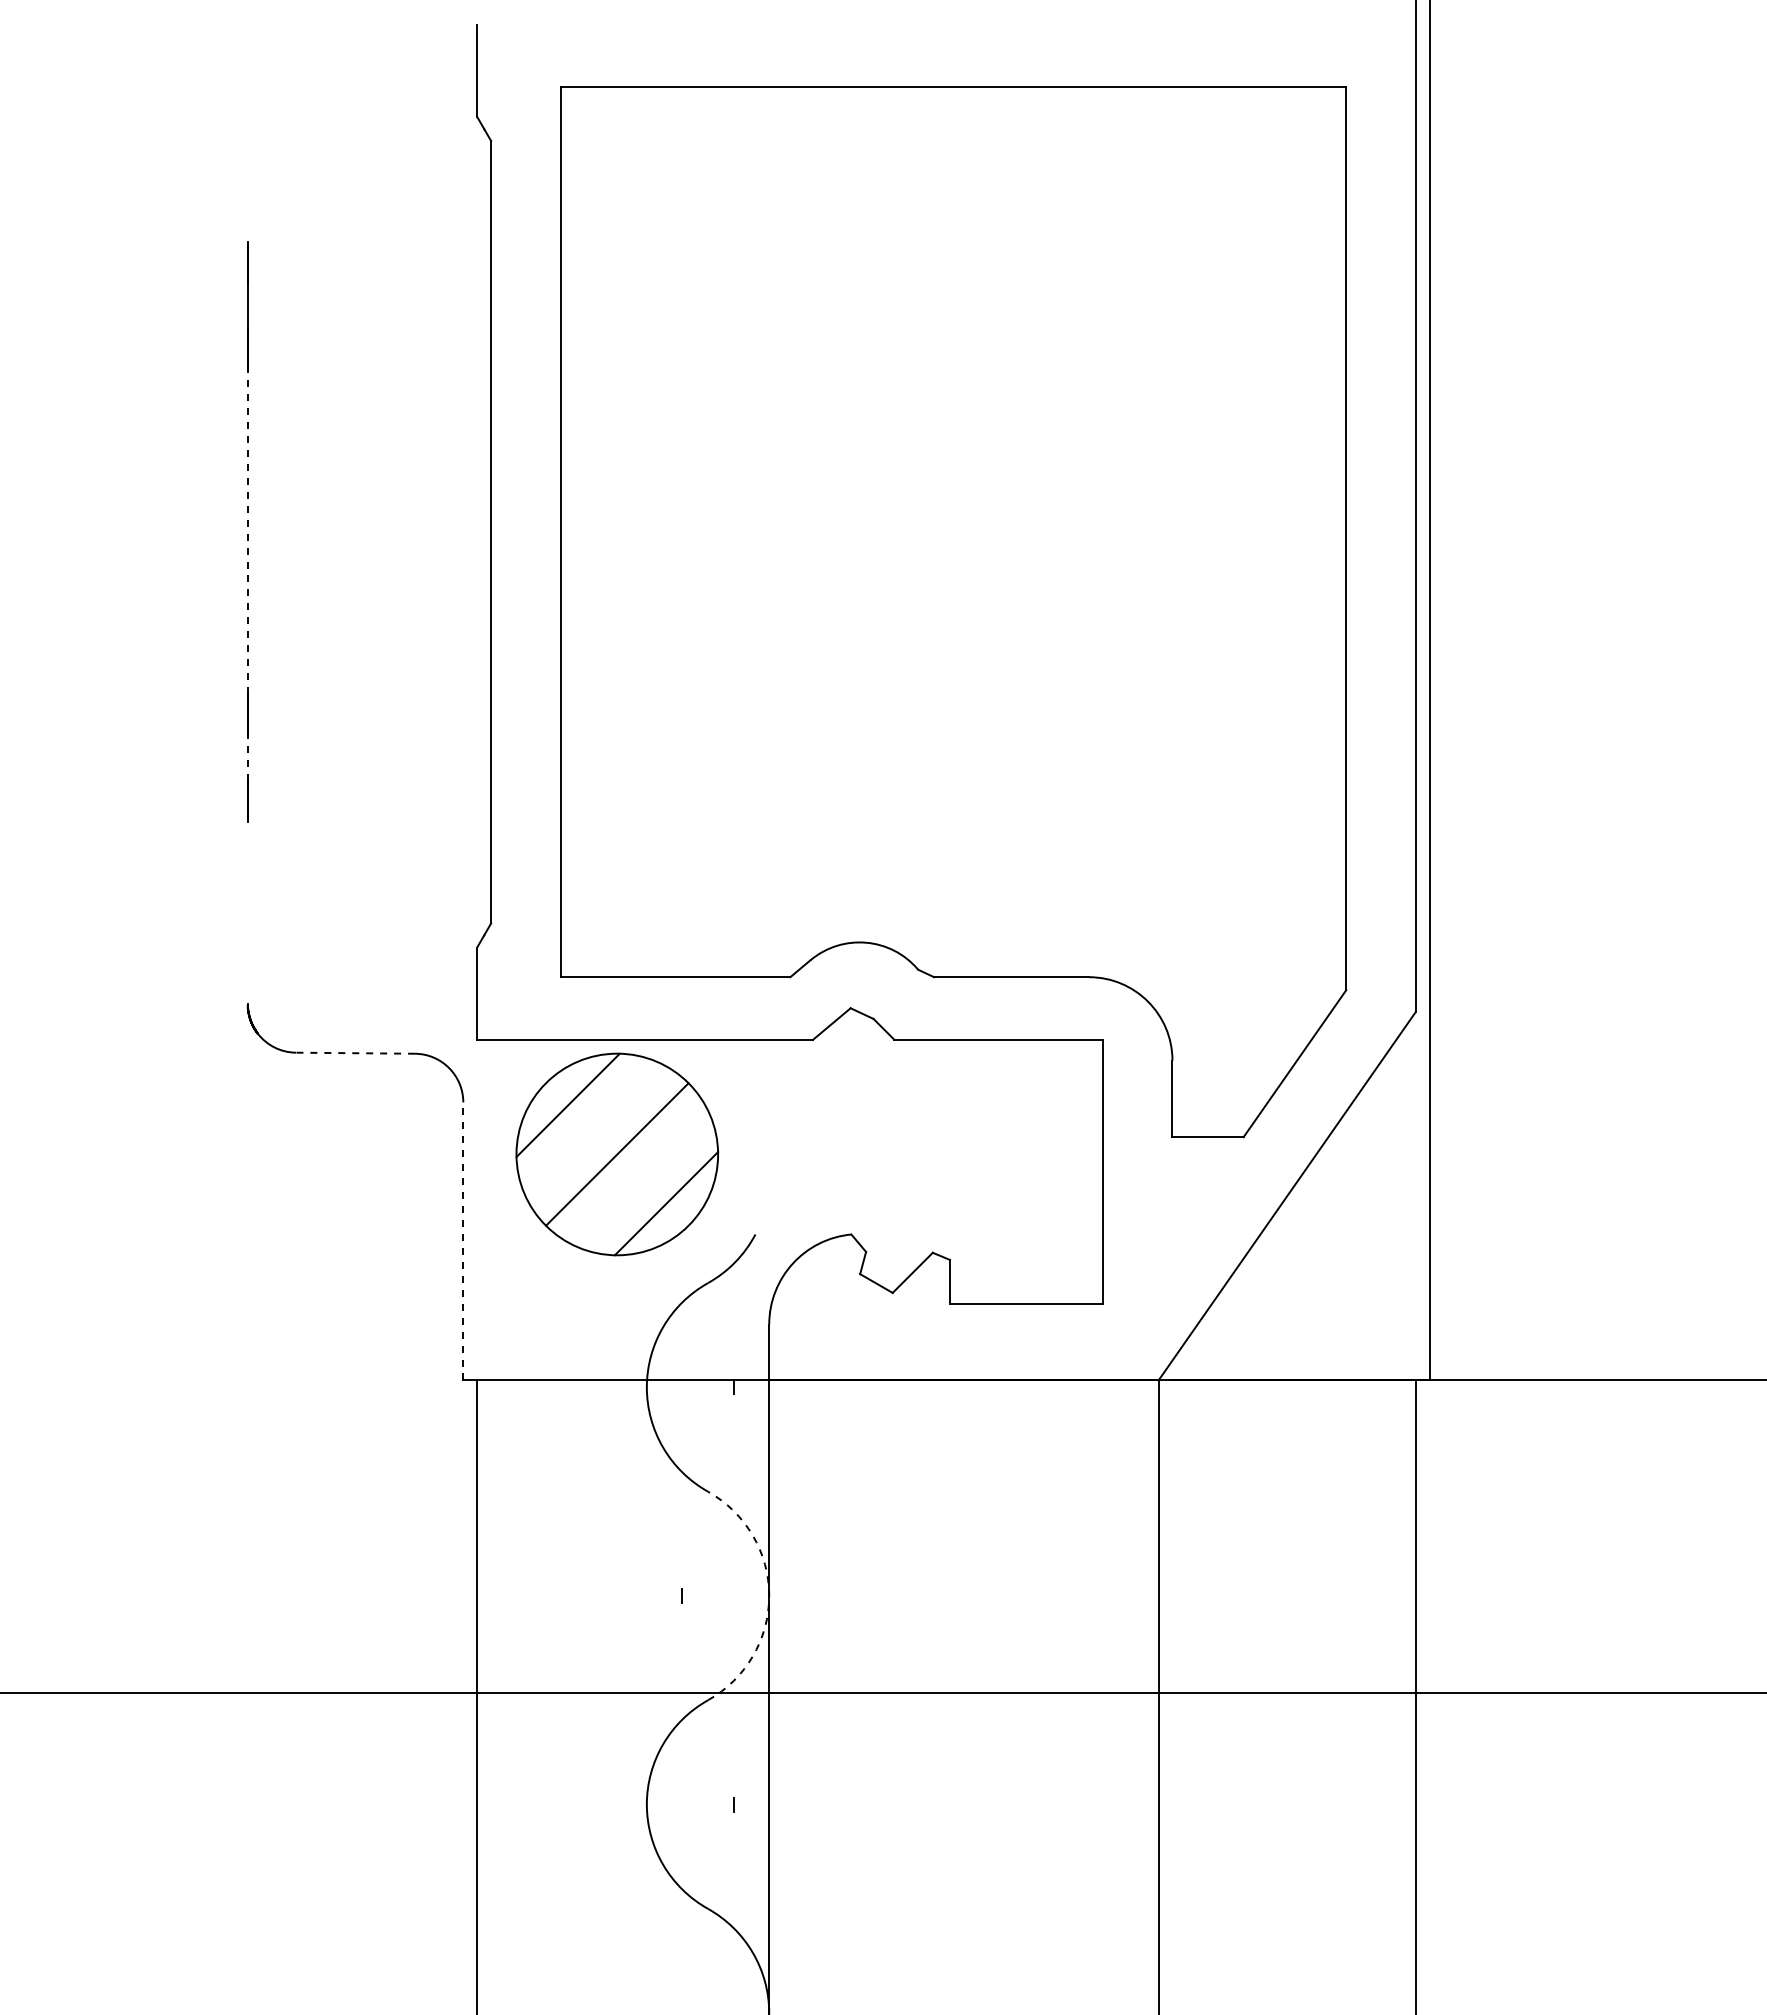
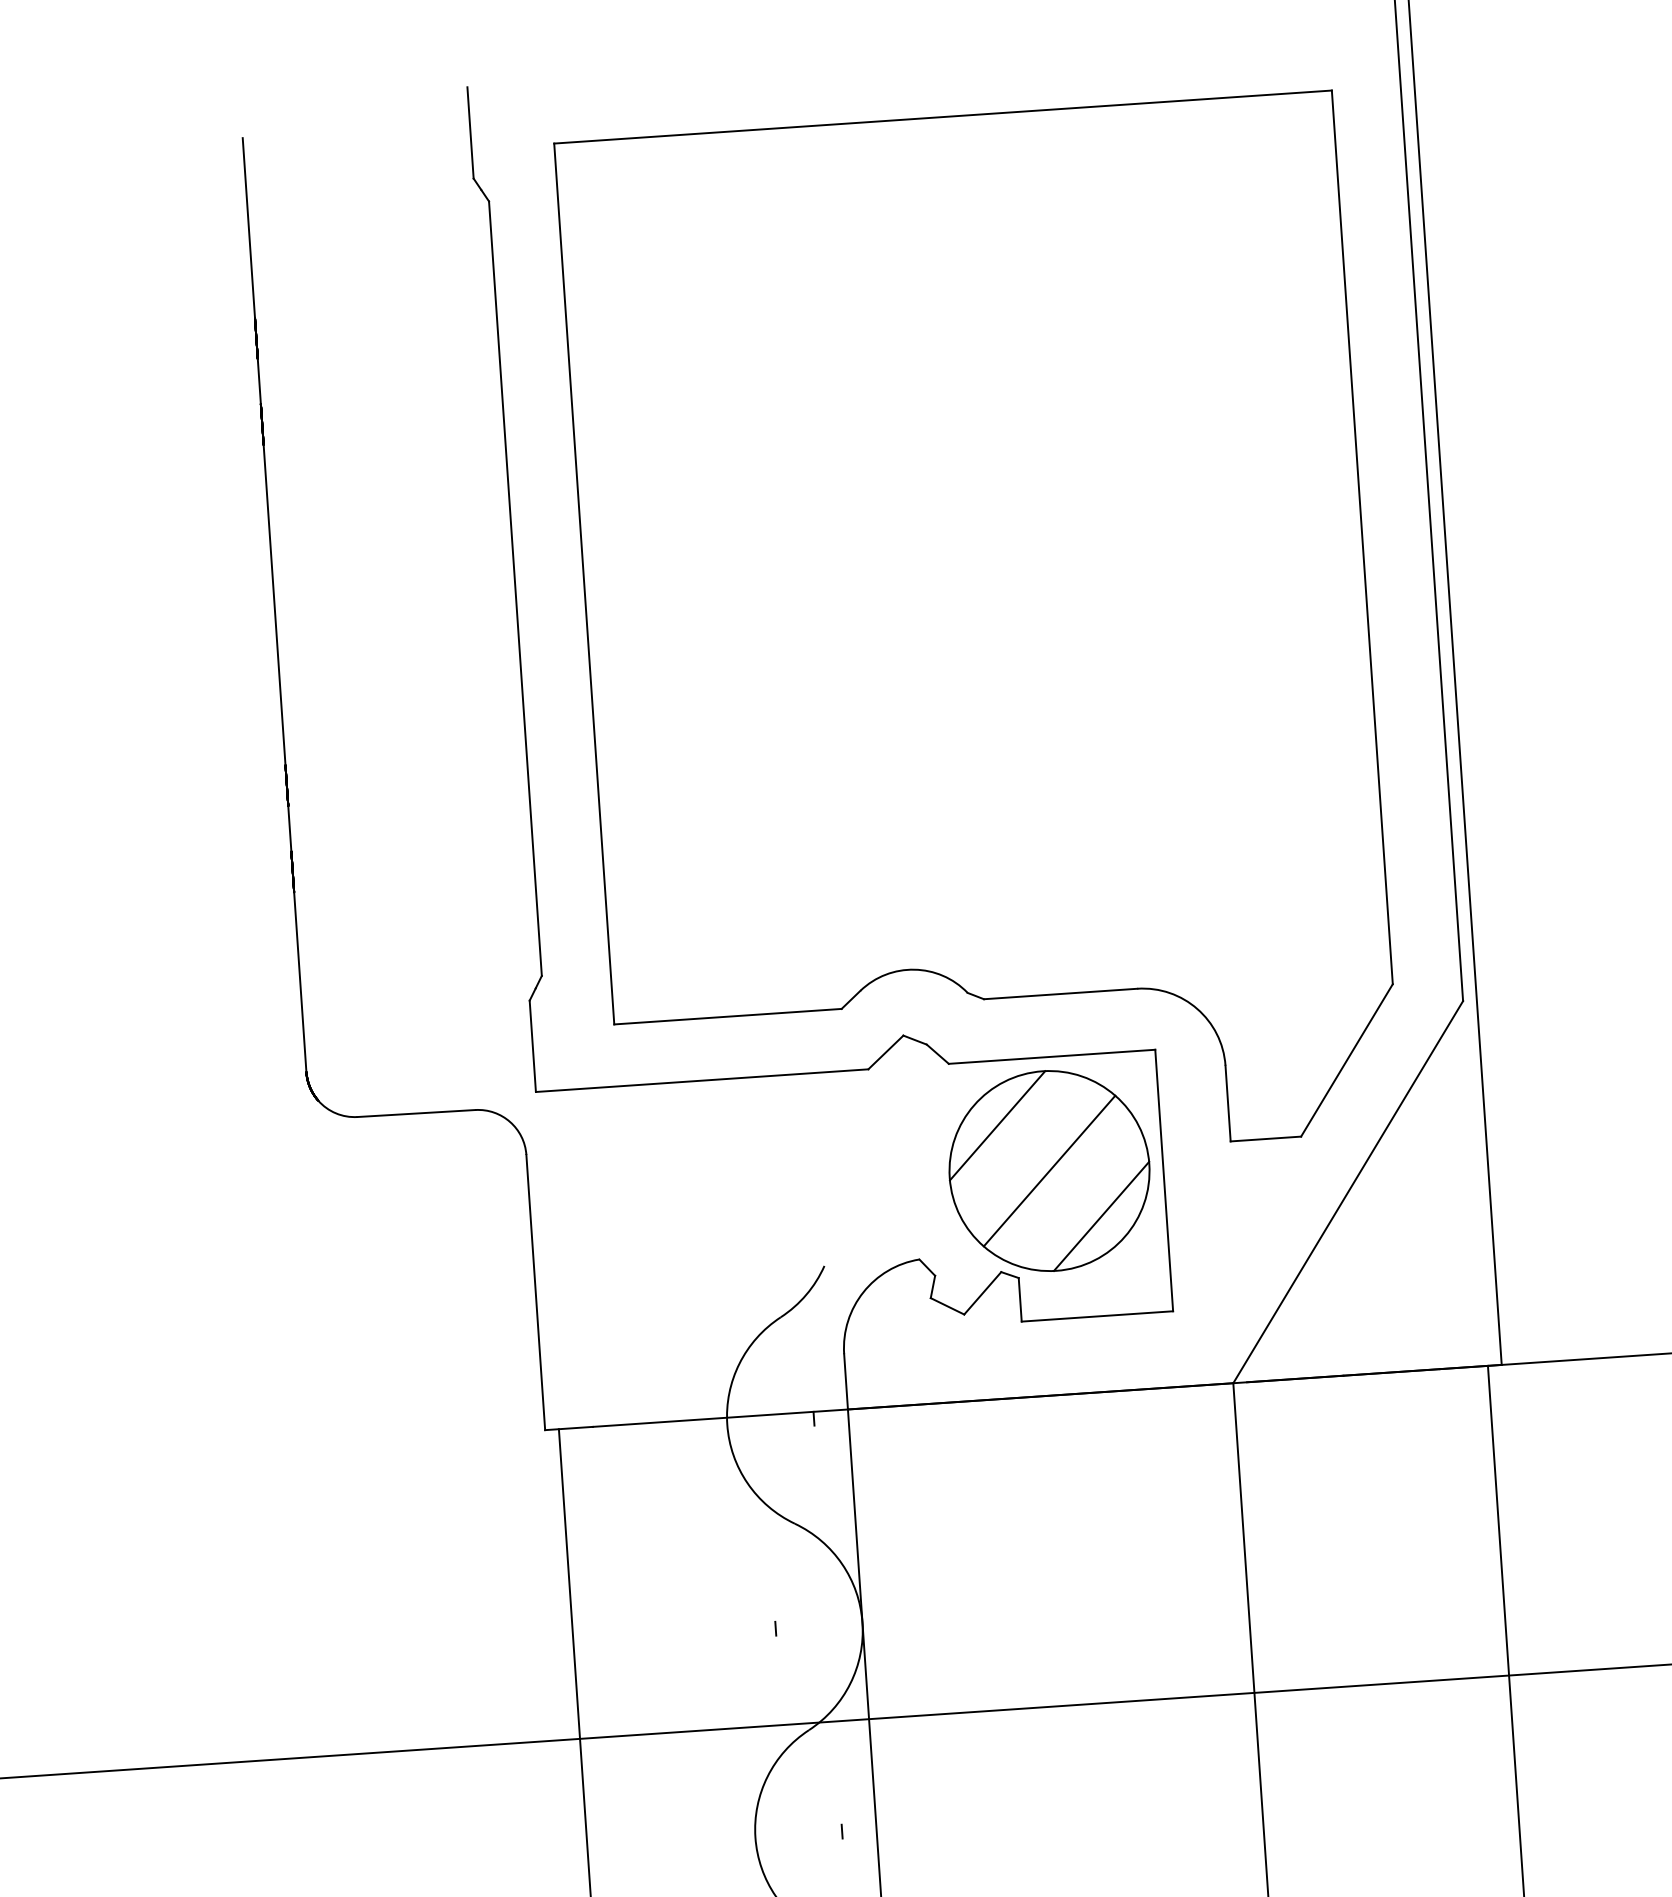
line: (247, 151) -> (248, 228), added
line: (247, 532) -> (274, 605), dashed -> solid
line: (247, 757) -> (289, 828), dashed -> solid
line: (247, 913) -> (300, 982), added
line: (355, 1053) -> (416, 1113), dashed -> solid
part: (617, 1154) -> (1049, 1171), moved
line: (463, 1240) -> (535, 1291), dashed -> solid
arc: (769, 1595) -> (862, 1622), dashed -> solid

